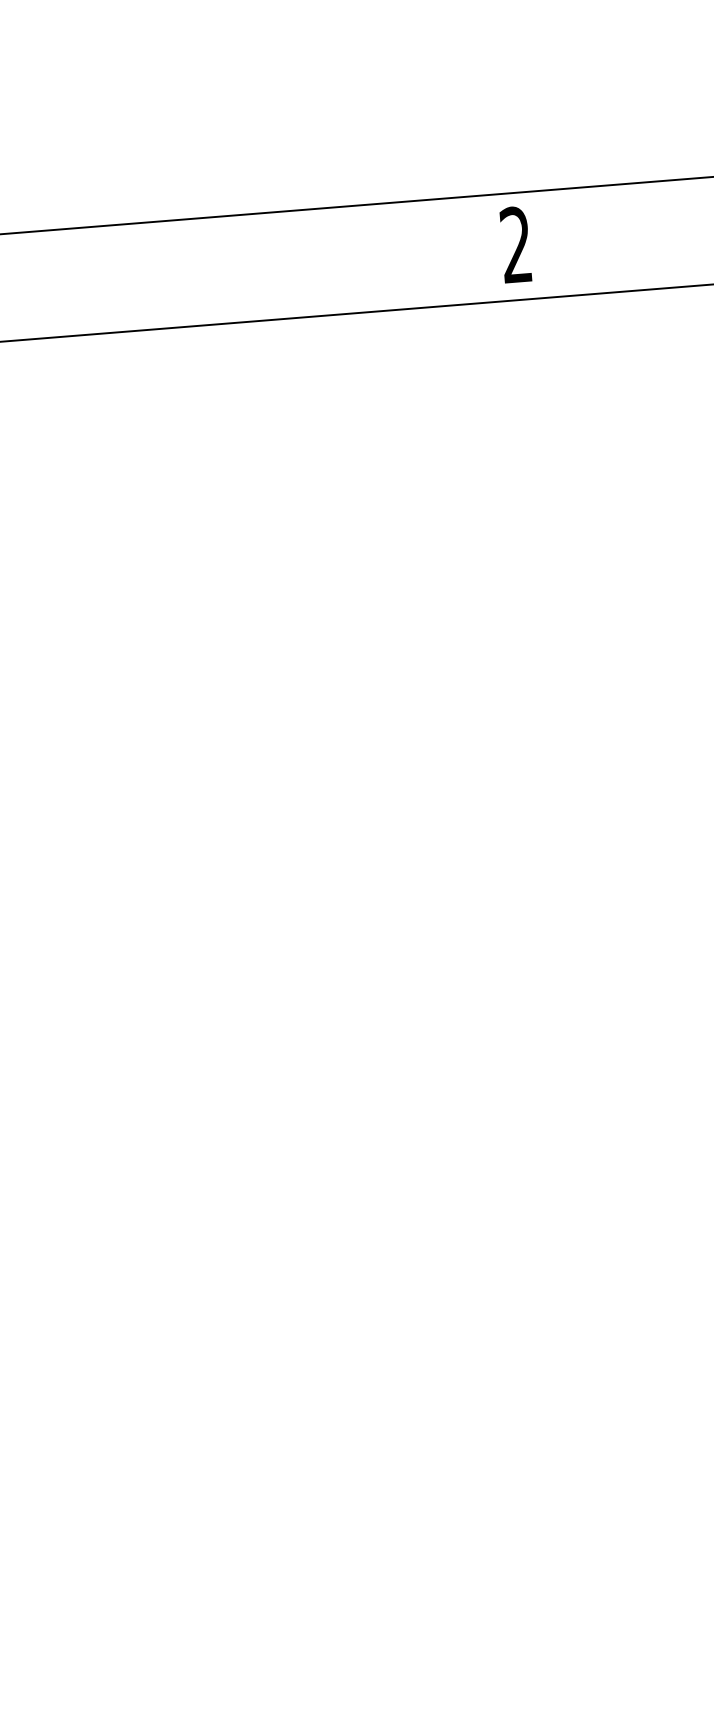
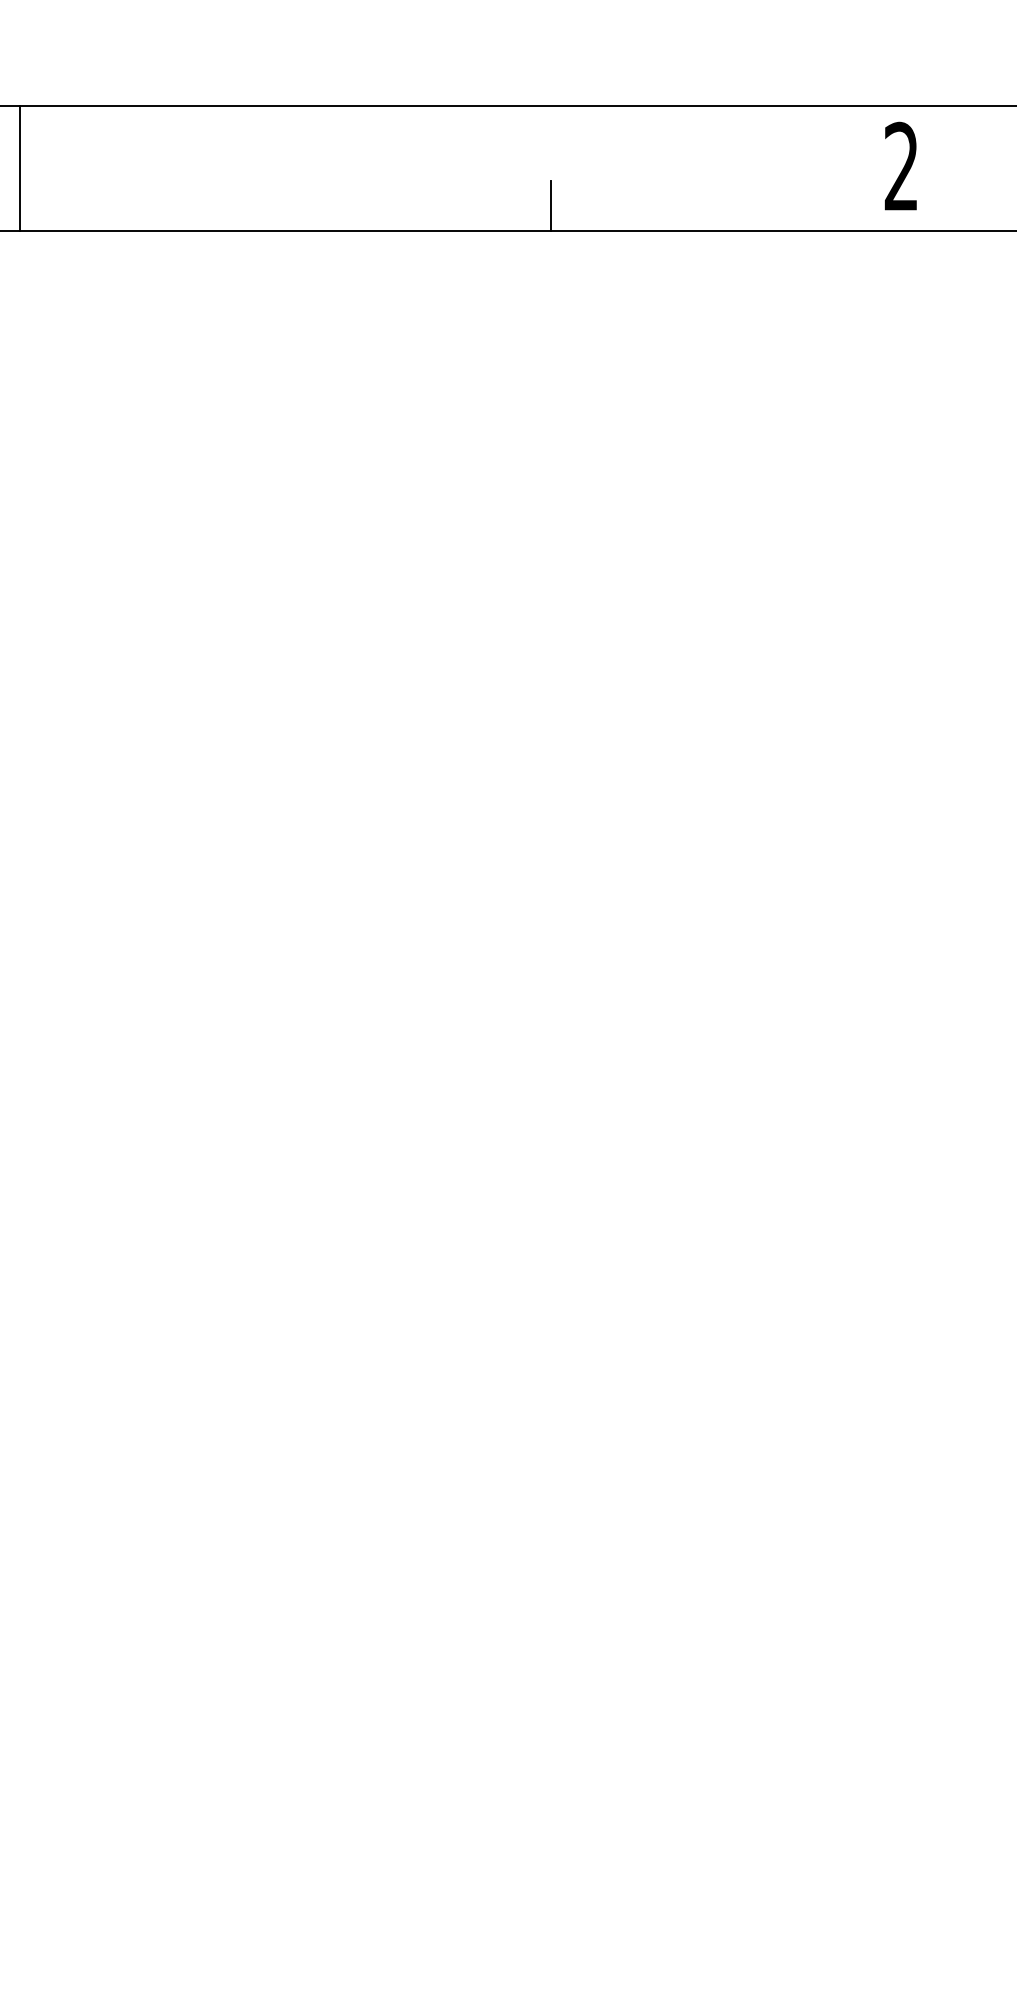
text: (515, 244) -> (900, 165), moved
line: (307, 295) -> (550, 205), added

